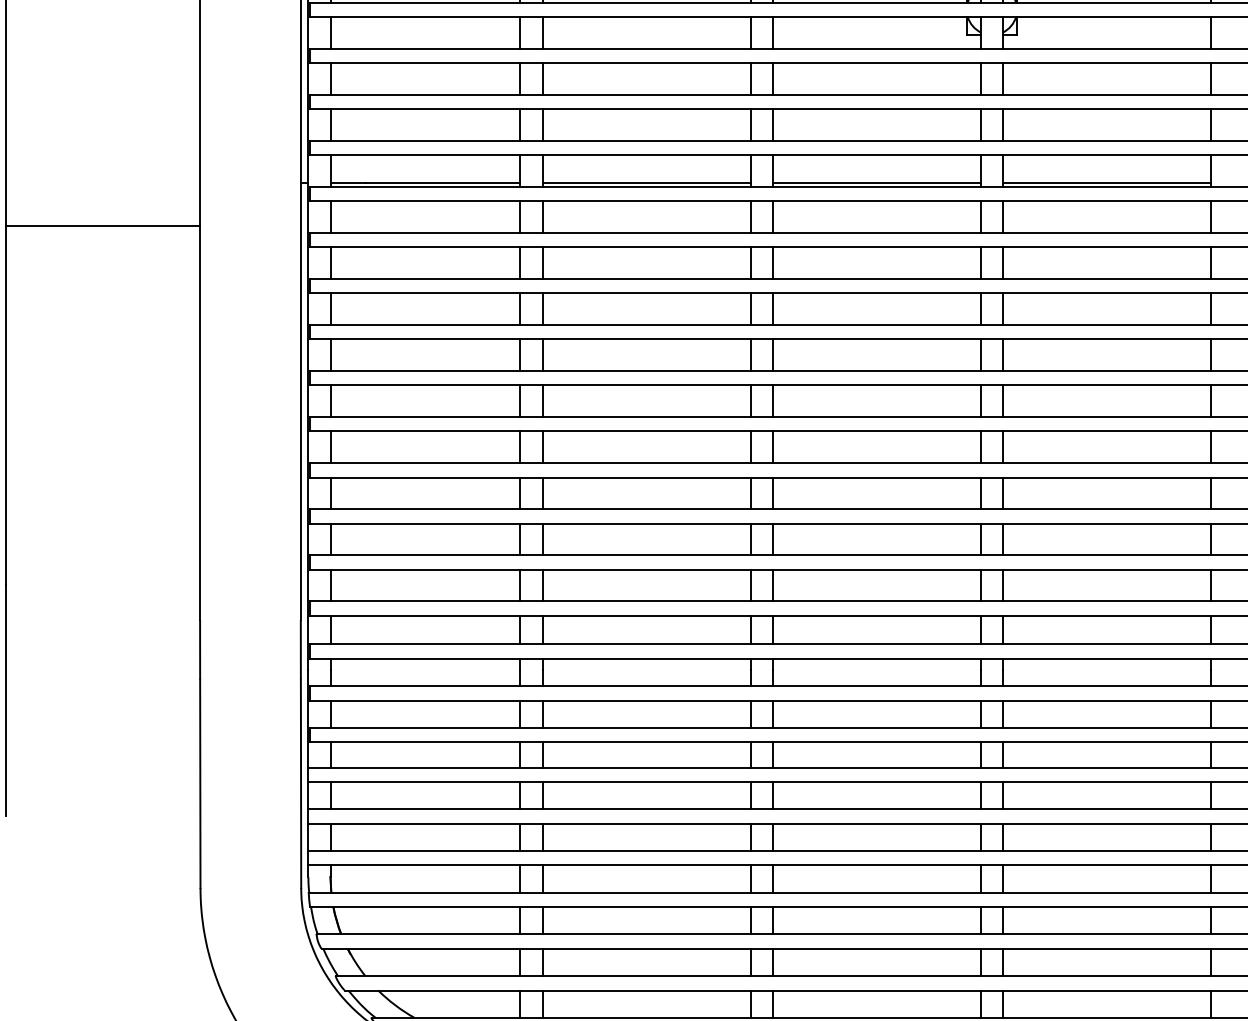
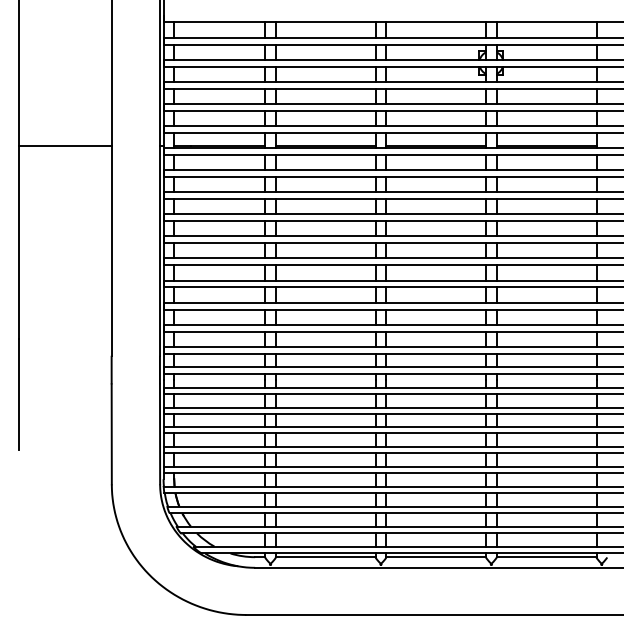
line: (101, 225) -> (64, 145), moved

